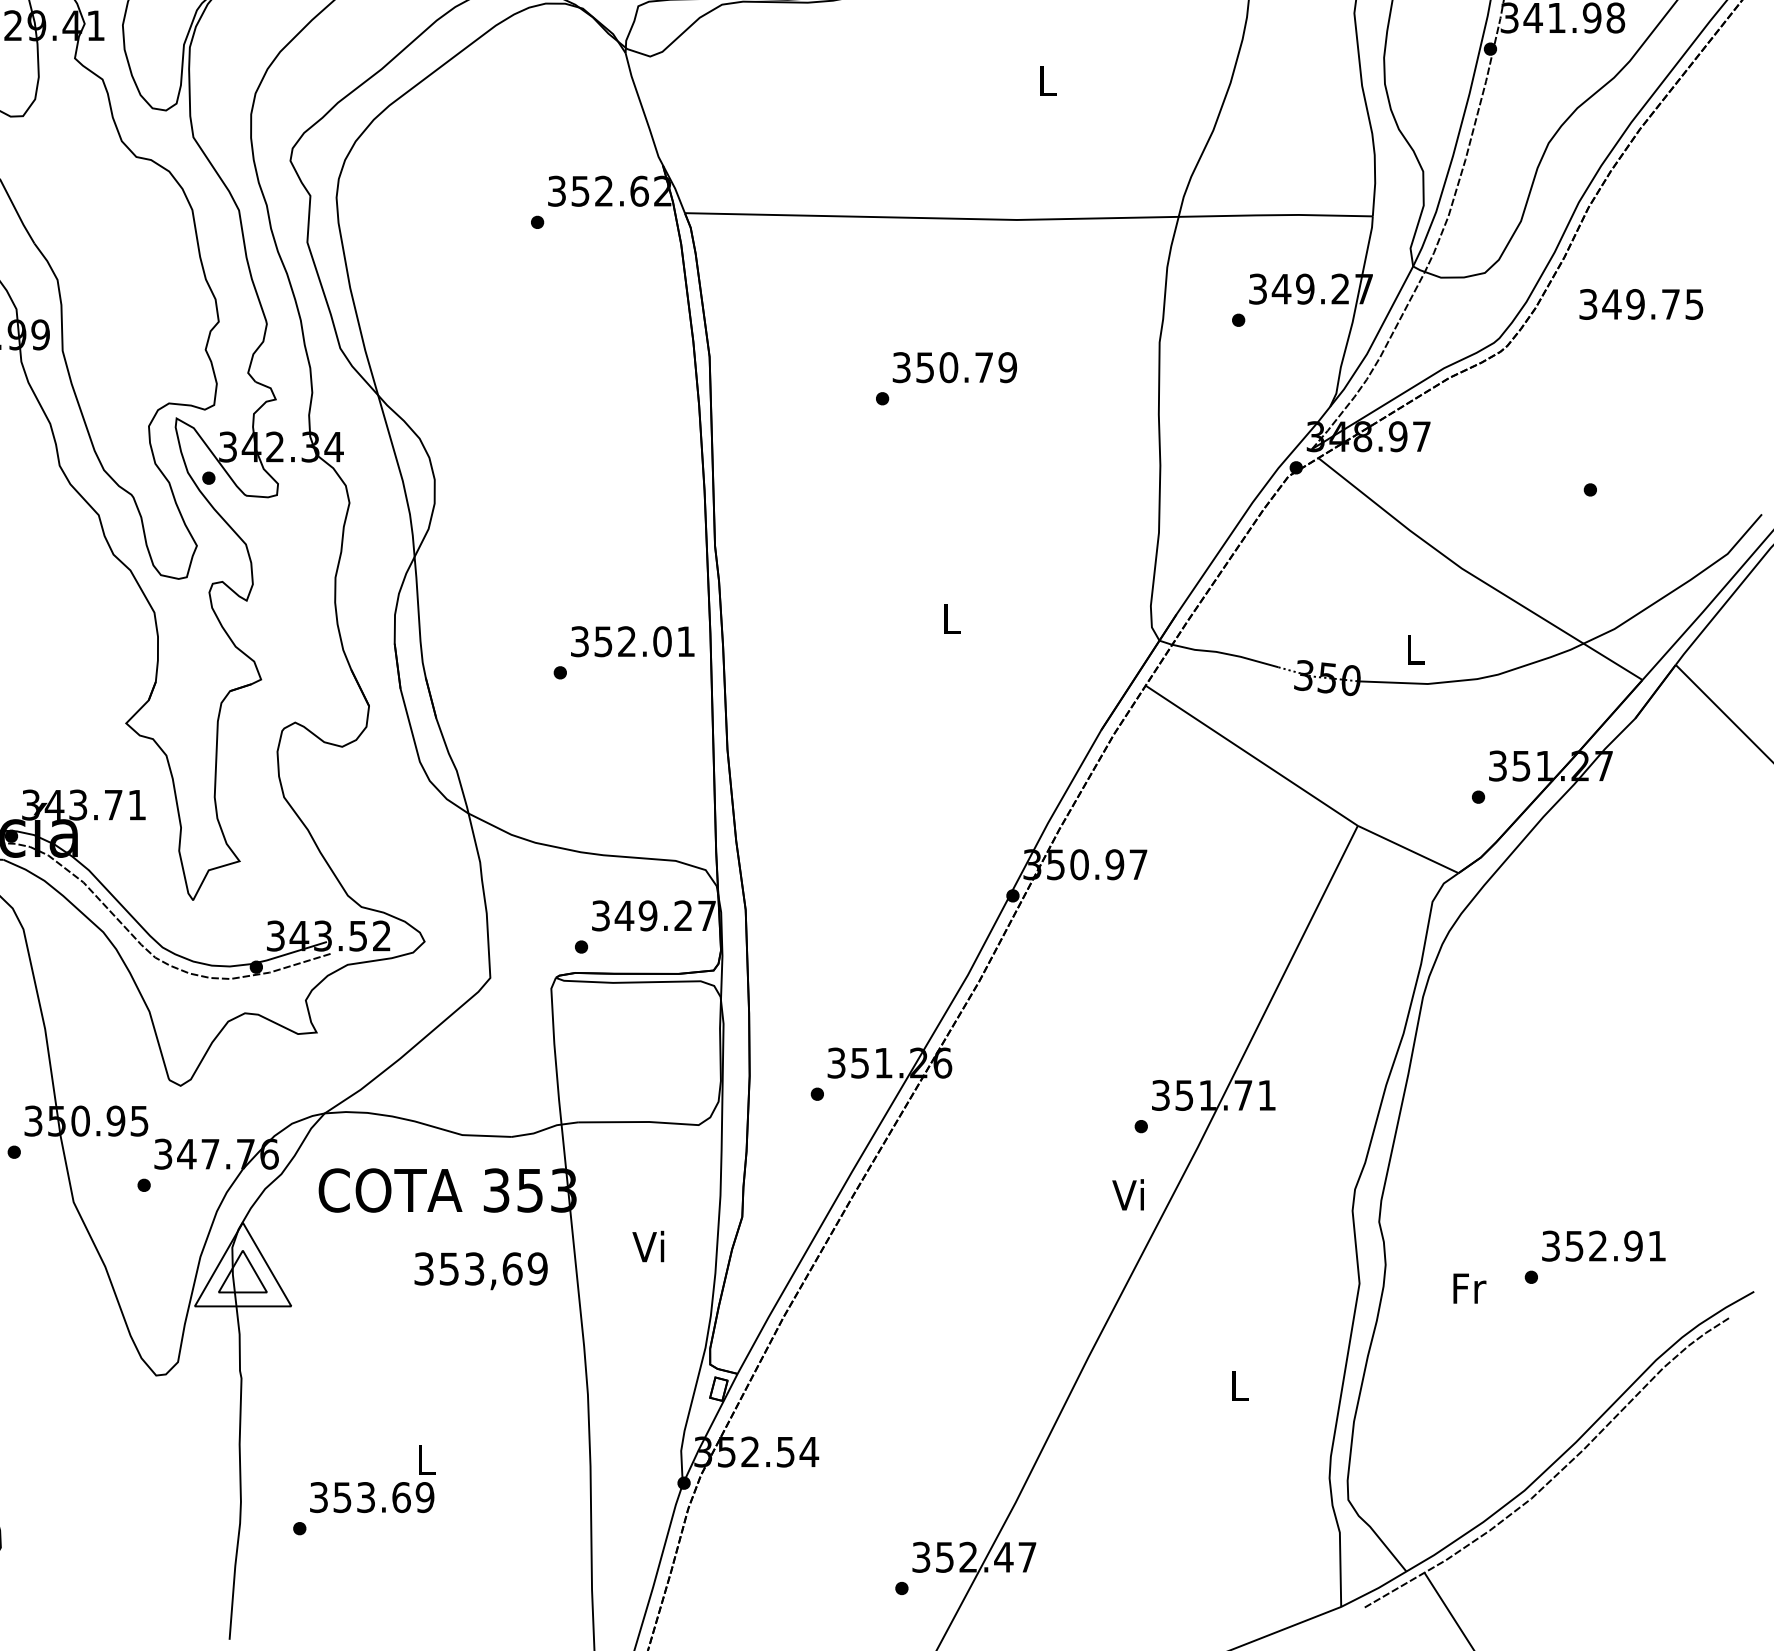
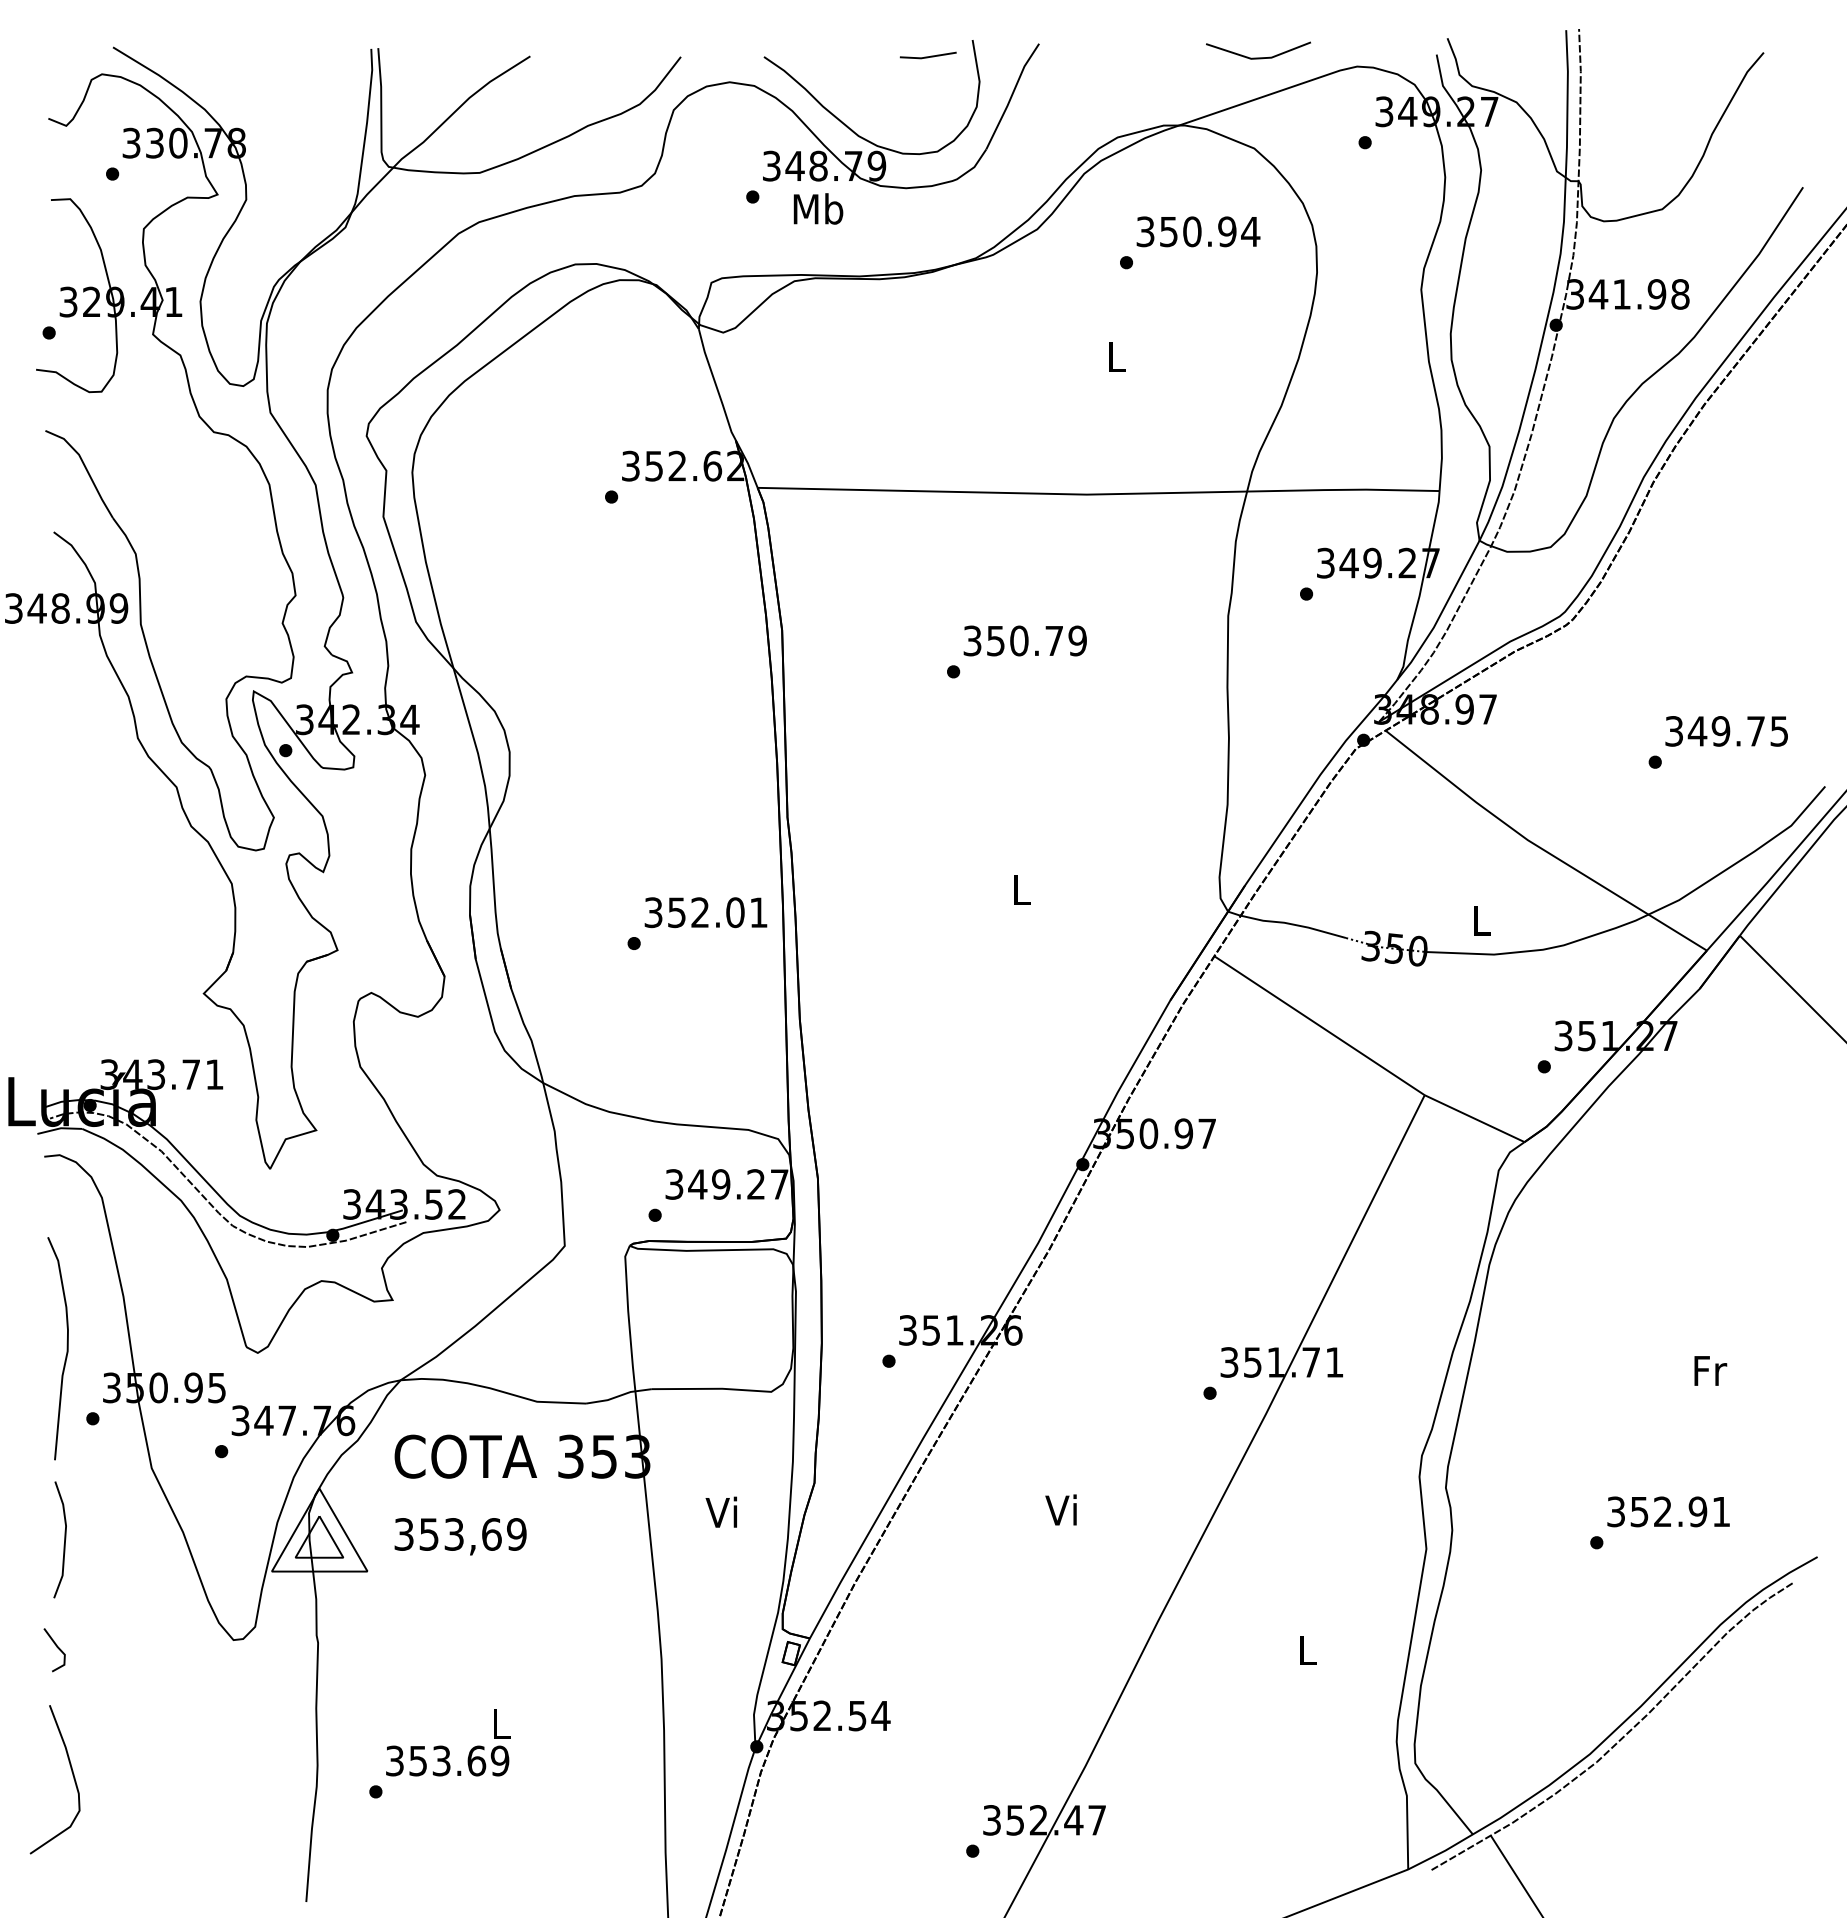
text: (1641, 304) -> (1726, 731), moved
text: (1127, 1194) -> (1060, 1509), moved
text: (480, 1271) -> (460, 1536), moved
text: (1469, 1288) -> (1710, 1370), moved

